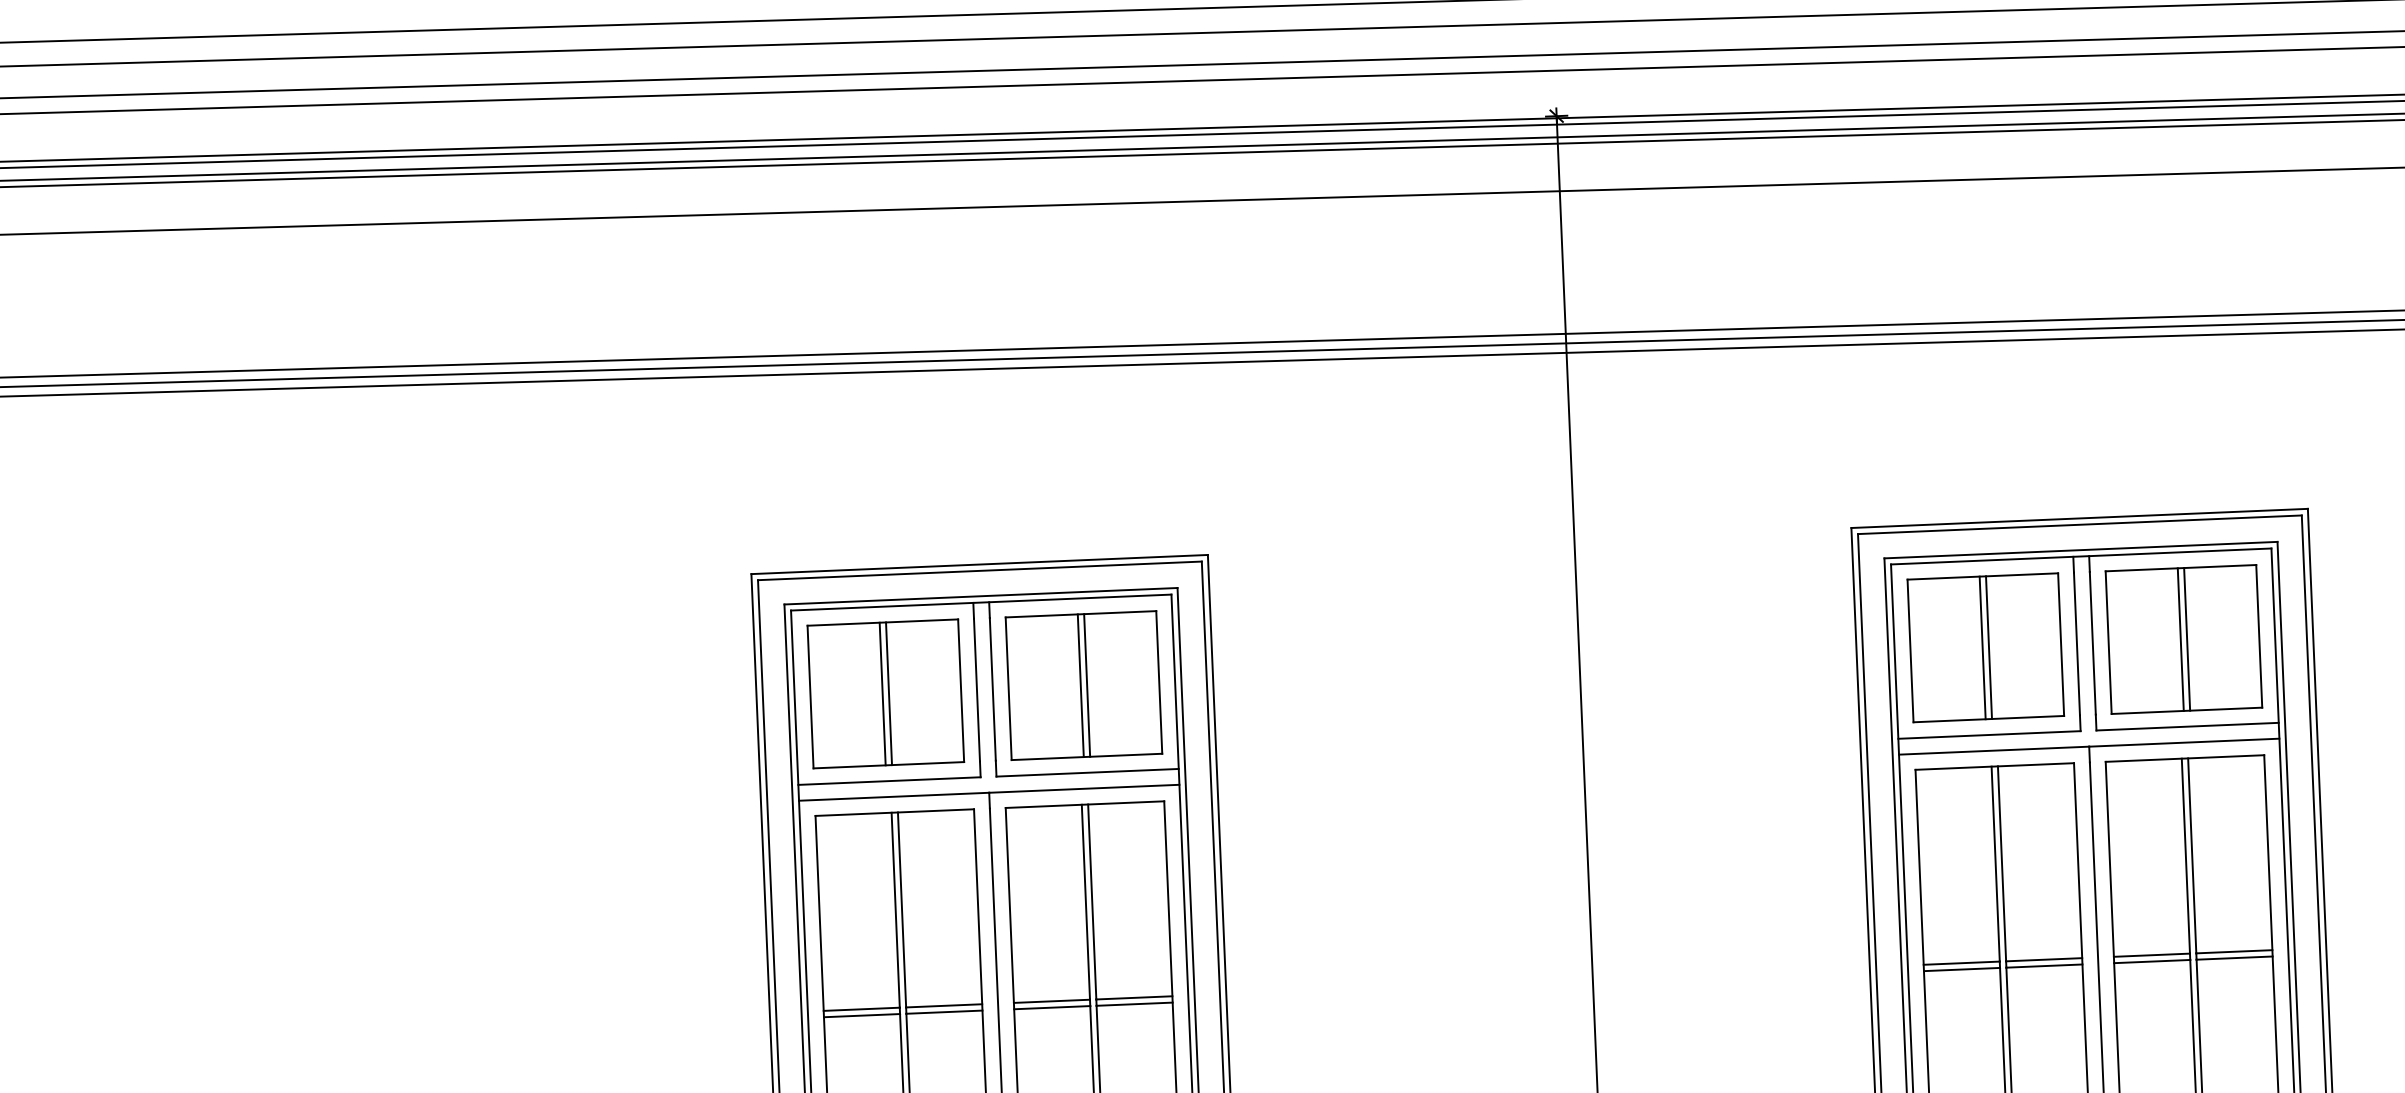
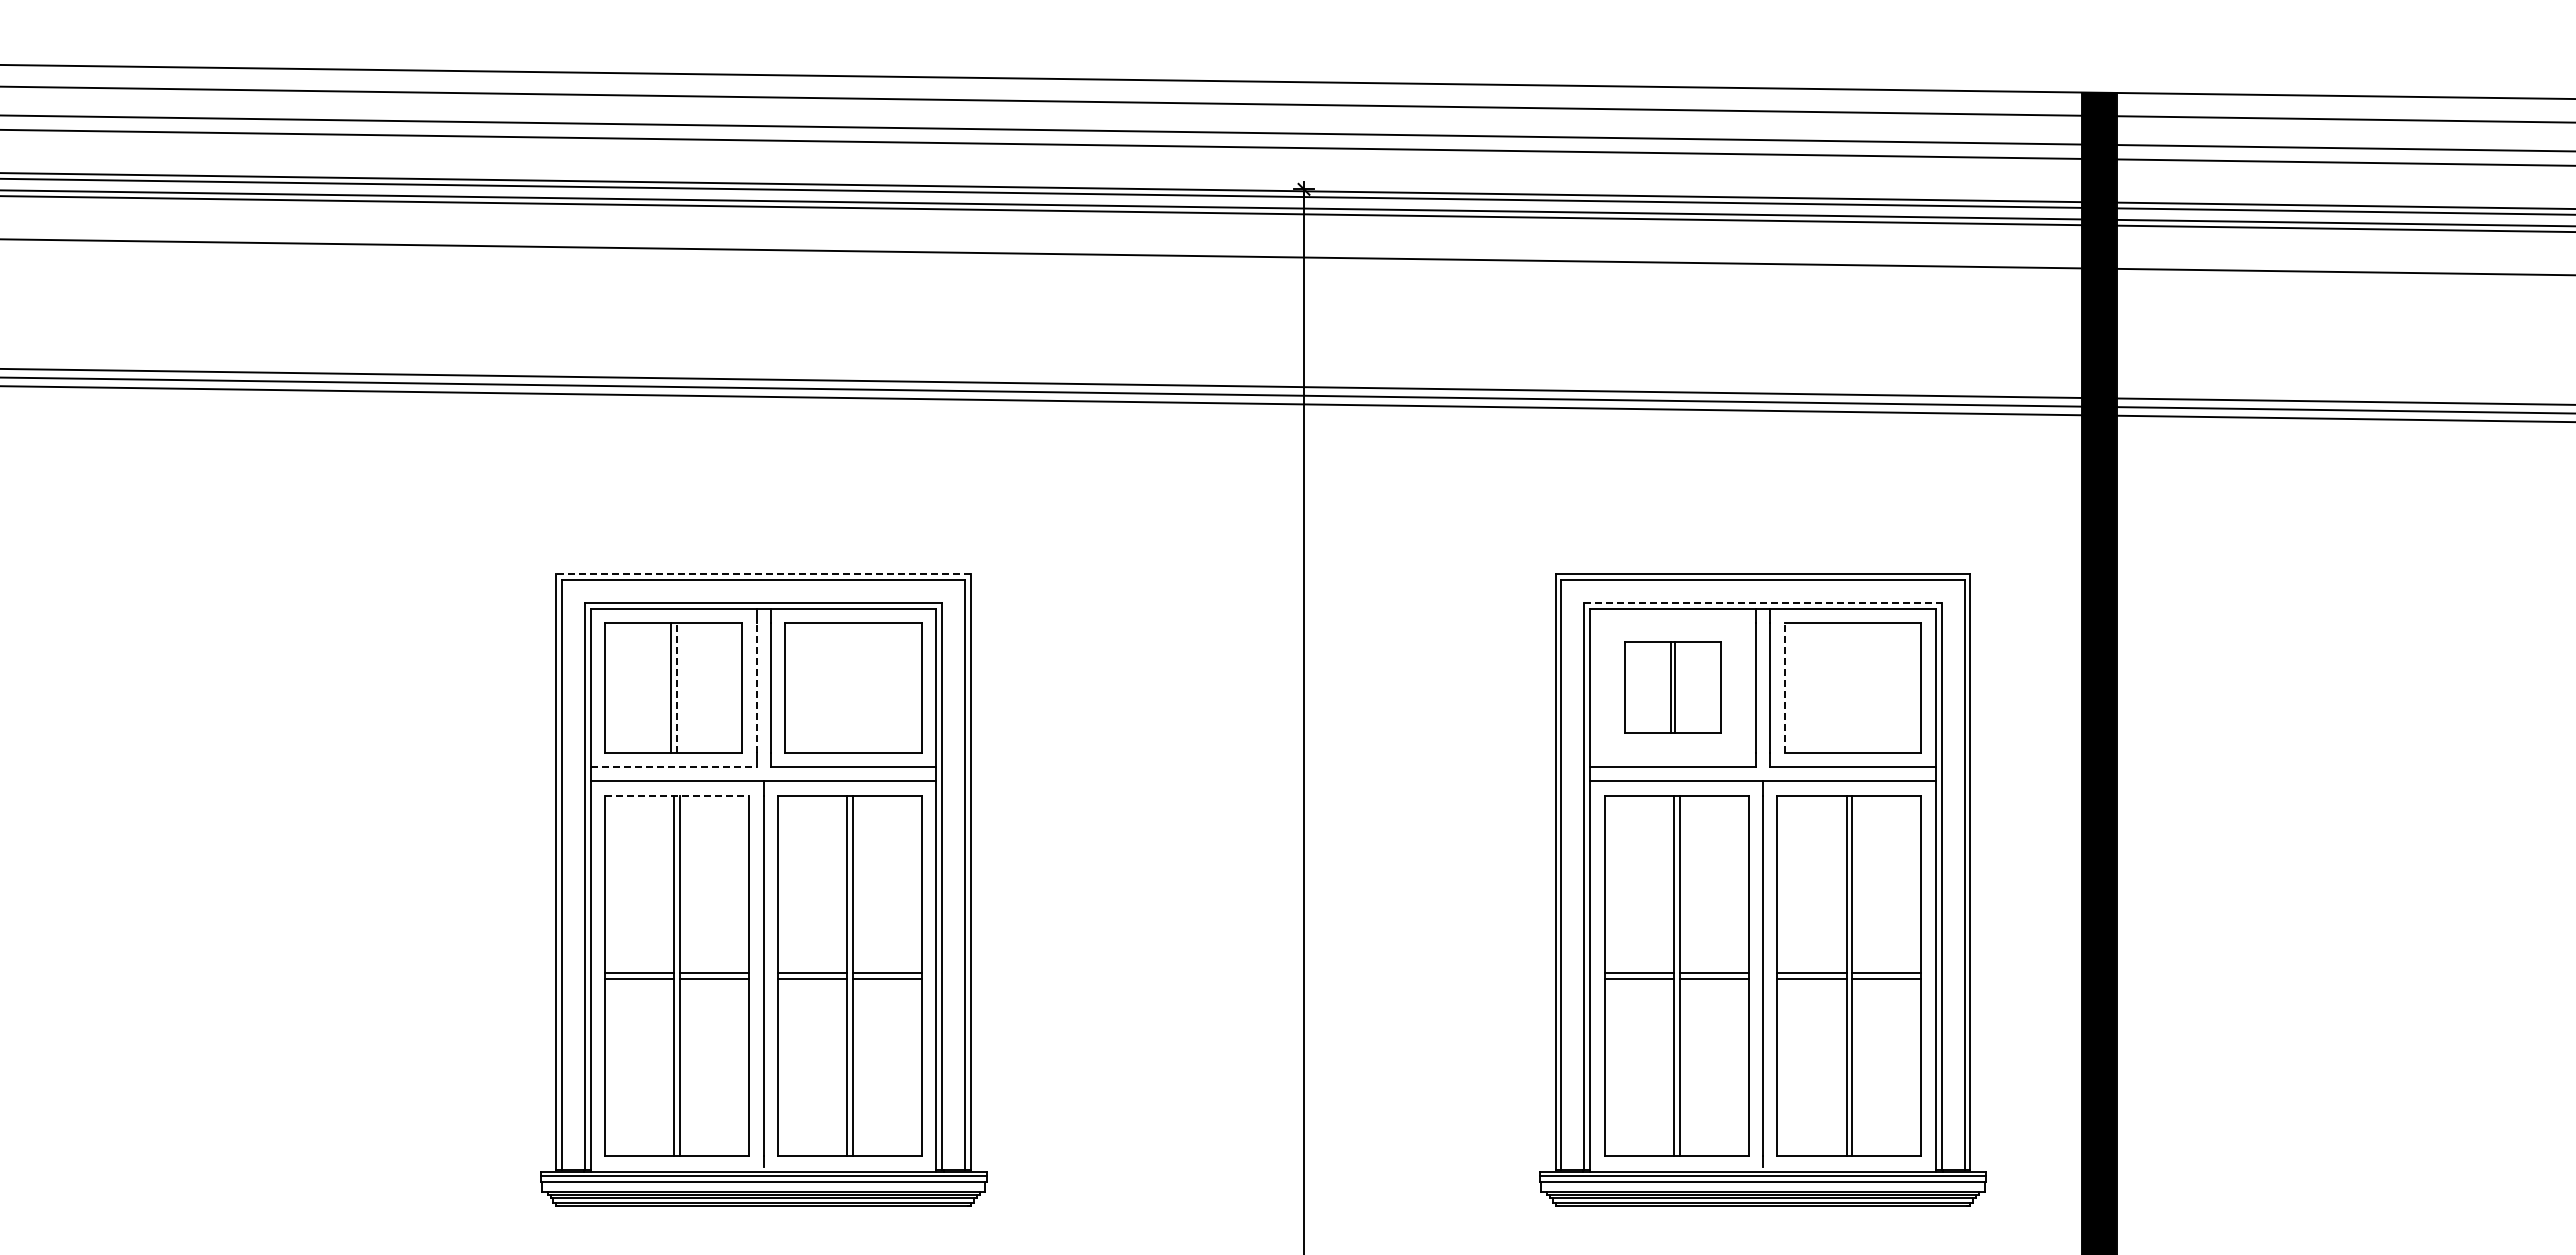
line: (2081, 549) -> (1763, 602), solid -> dashed
line: (979, 565) -> (763, 574), solid -> dashed
line: (2181, 639) -> (1850, 687), removed
line: (2186, 639) -> (1855, 687), removed
line: (2108, 642) -> (1784, 687), solid -> dashed
part: (1985, 647) -> (1672, 687), size x0.7
line: (1080, 685) -> (850, 687), removed
line: (1087, 685) -> (856, 687), removed
line: (976, 689) -> (756, 687), solid -> dashed
line: (888, 693) -> (676, 687), solid -> dashed
line: (889, 780) -> (673, 766), solid -> dashed
line: (895, 812) -> (677, 795), solid -> dashed

